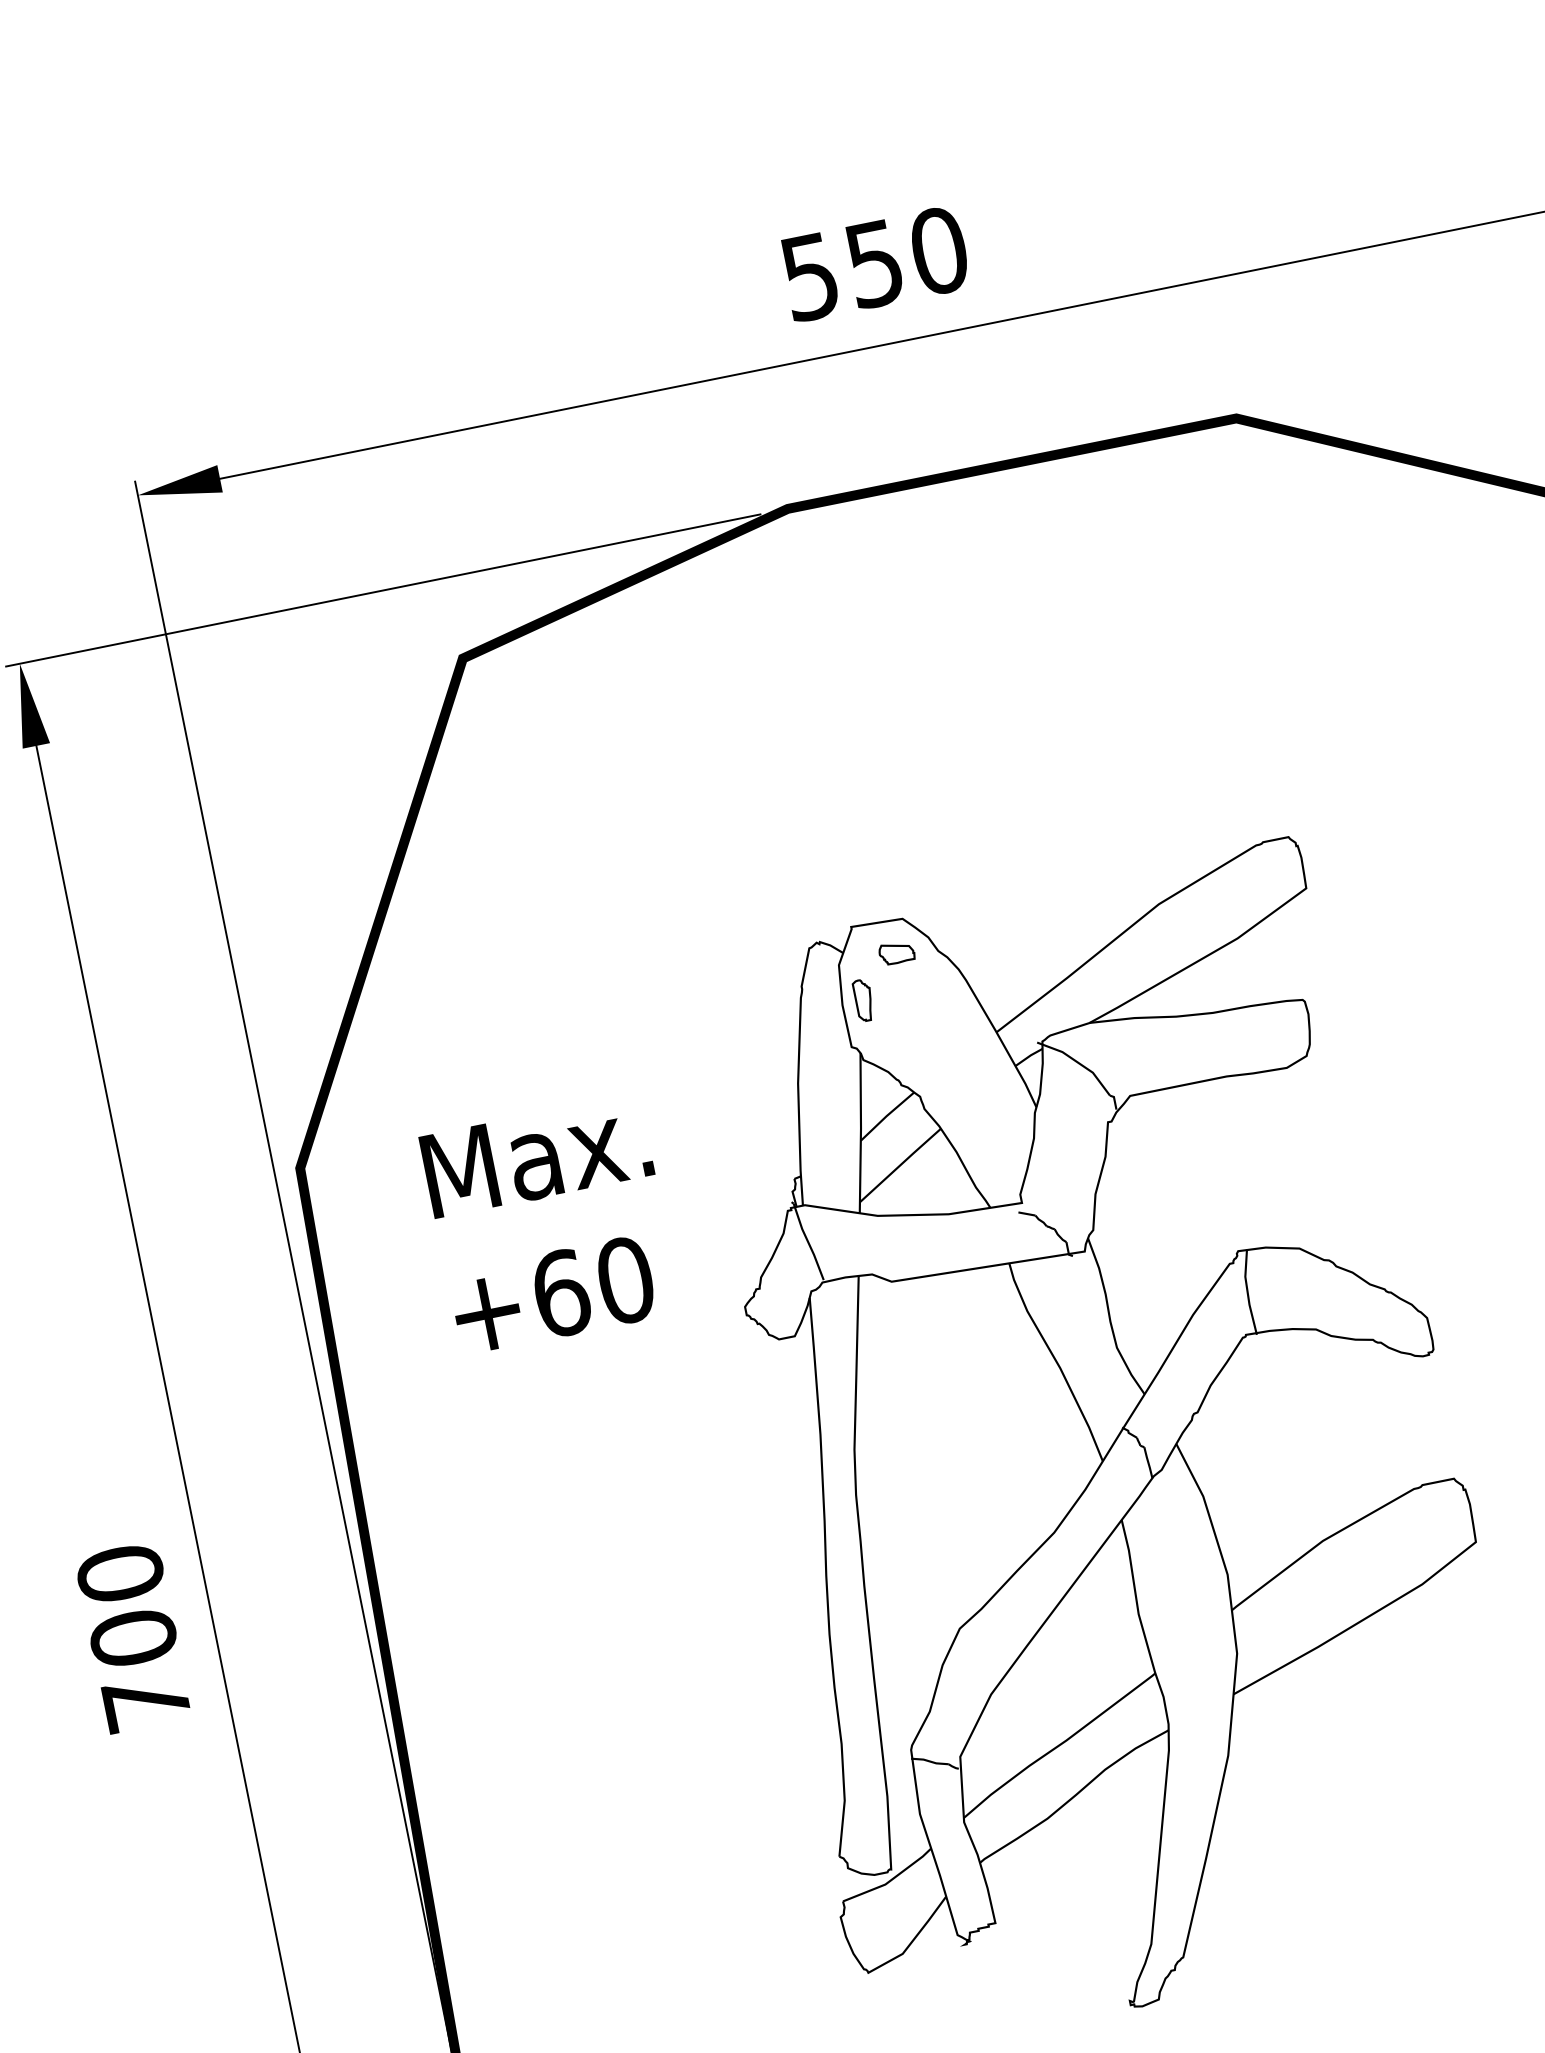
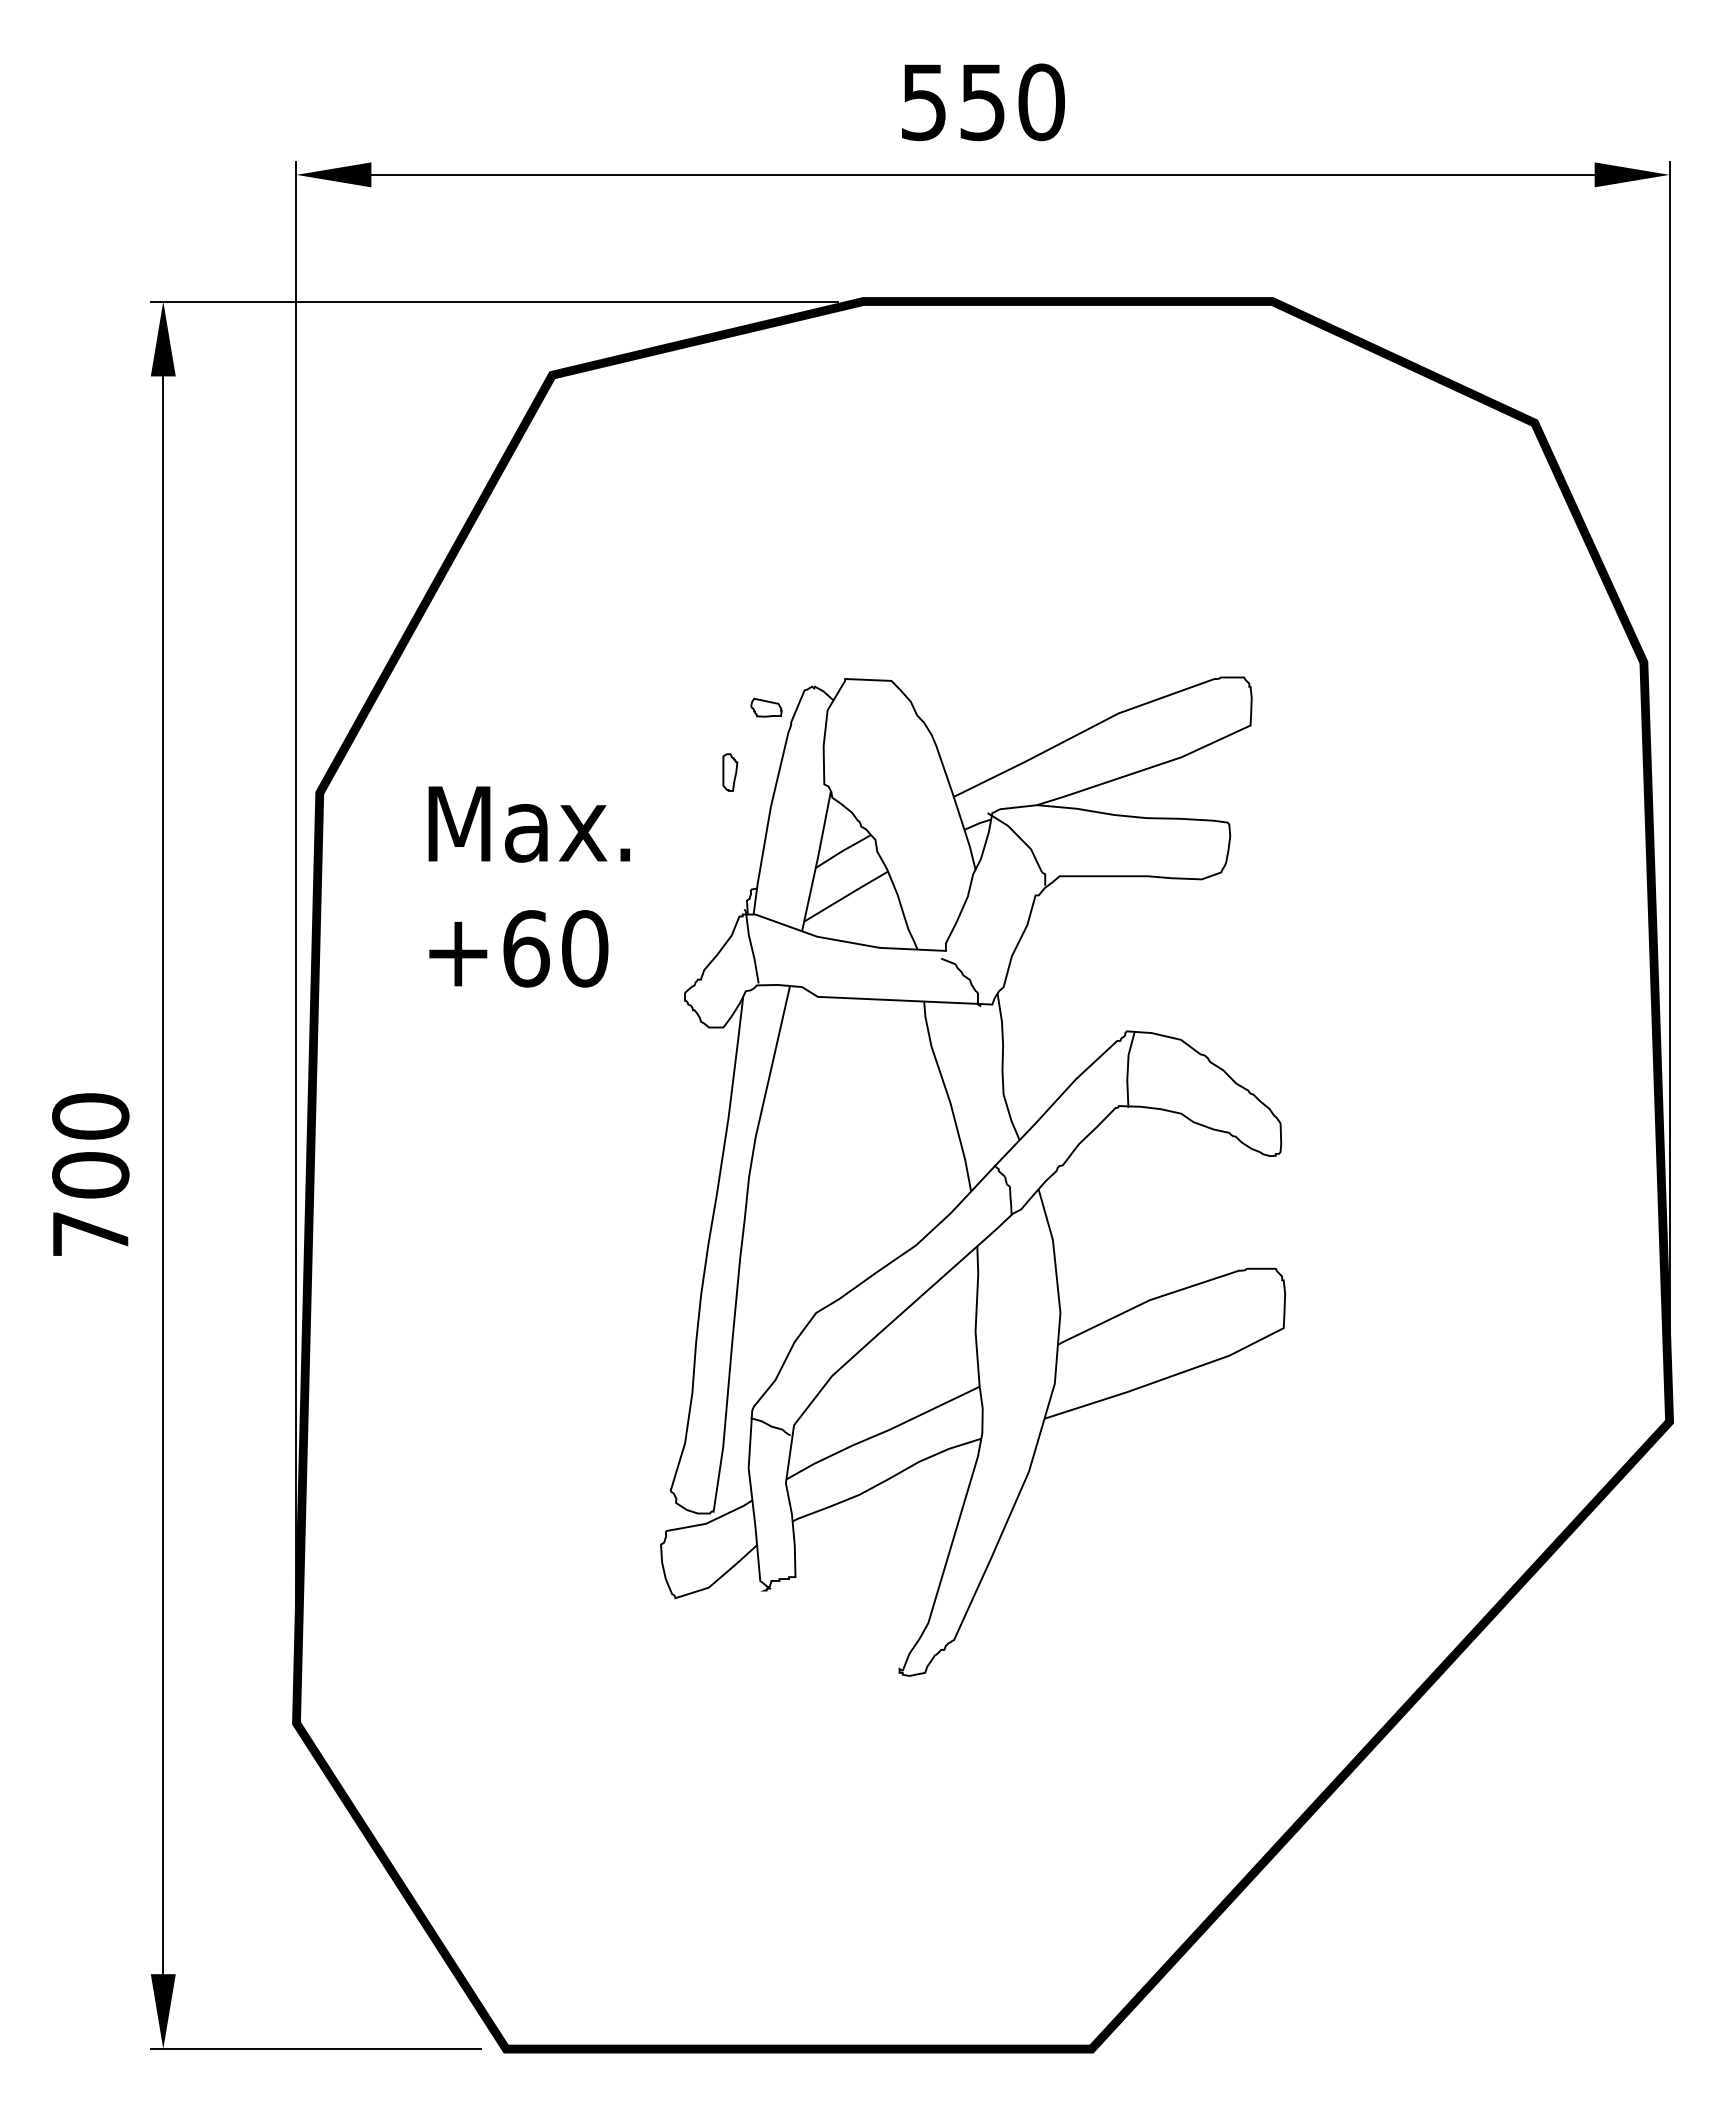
part: (896, 952) -> (766, 707), moved
part: (864, 1000) -> (730, 772), moved

